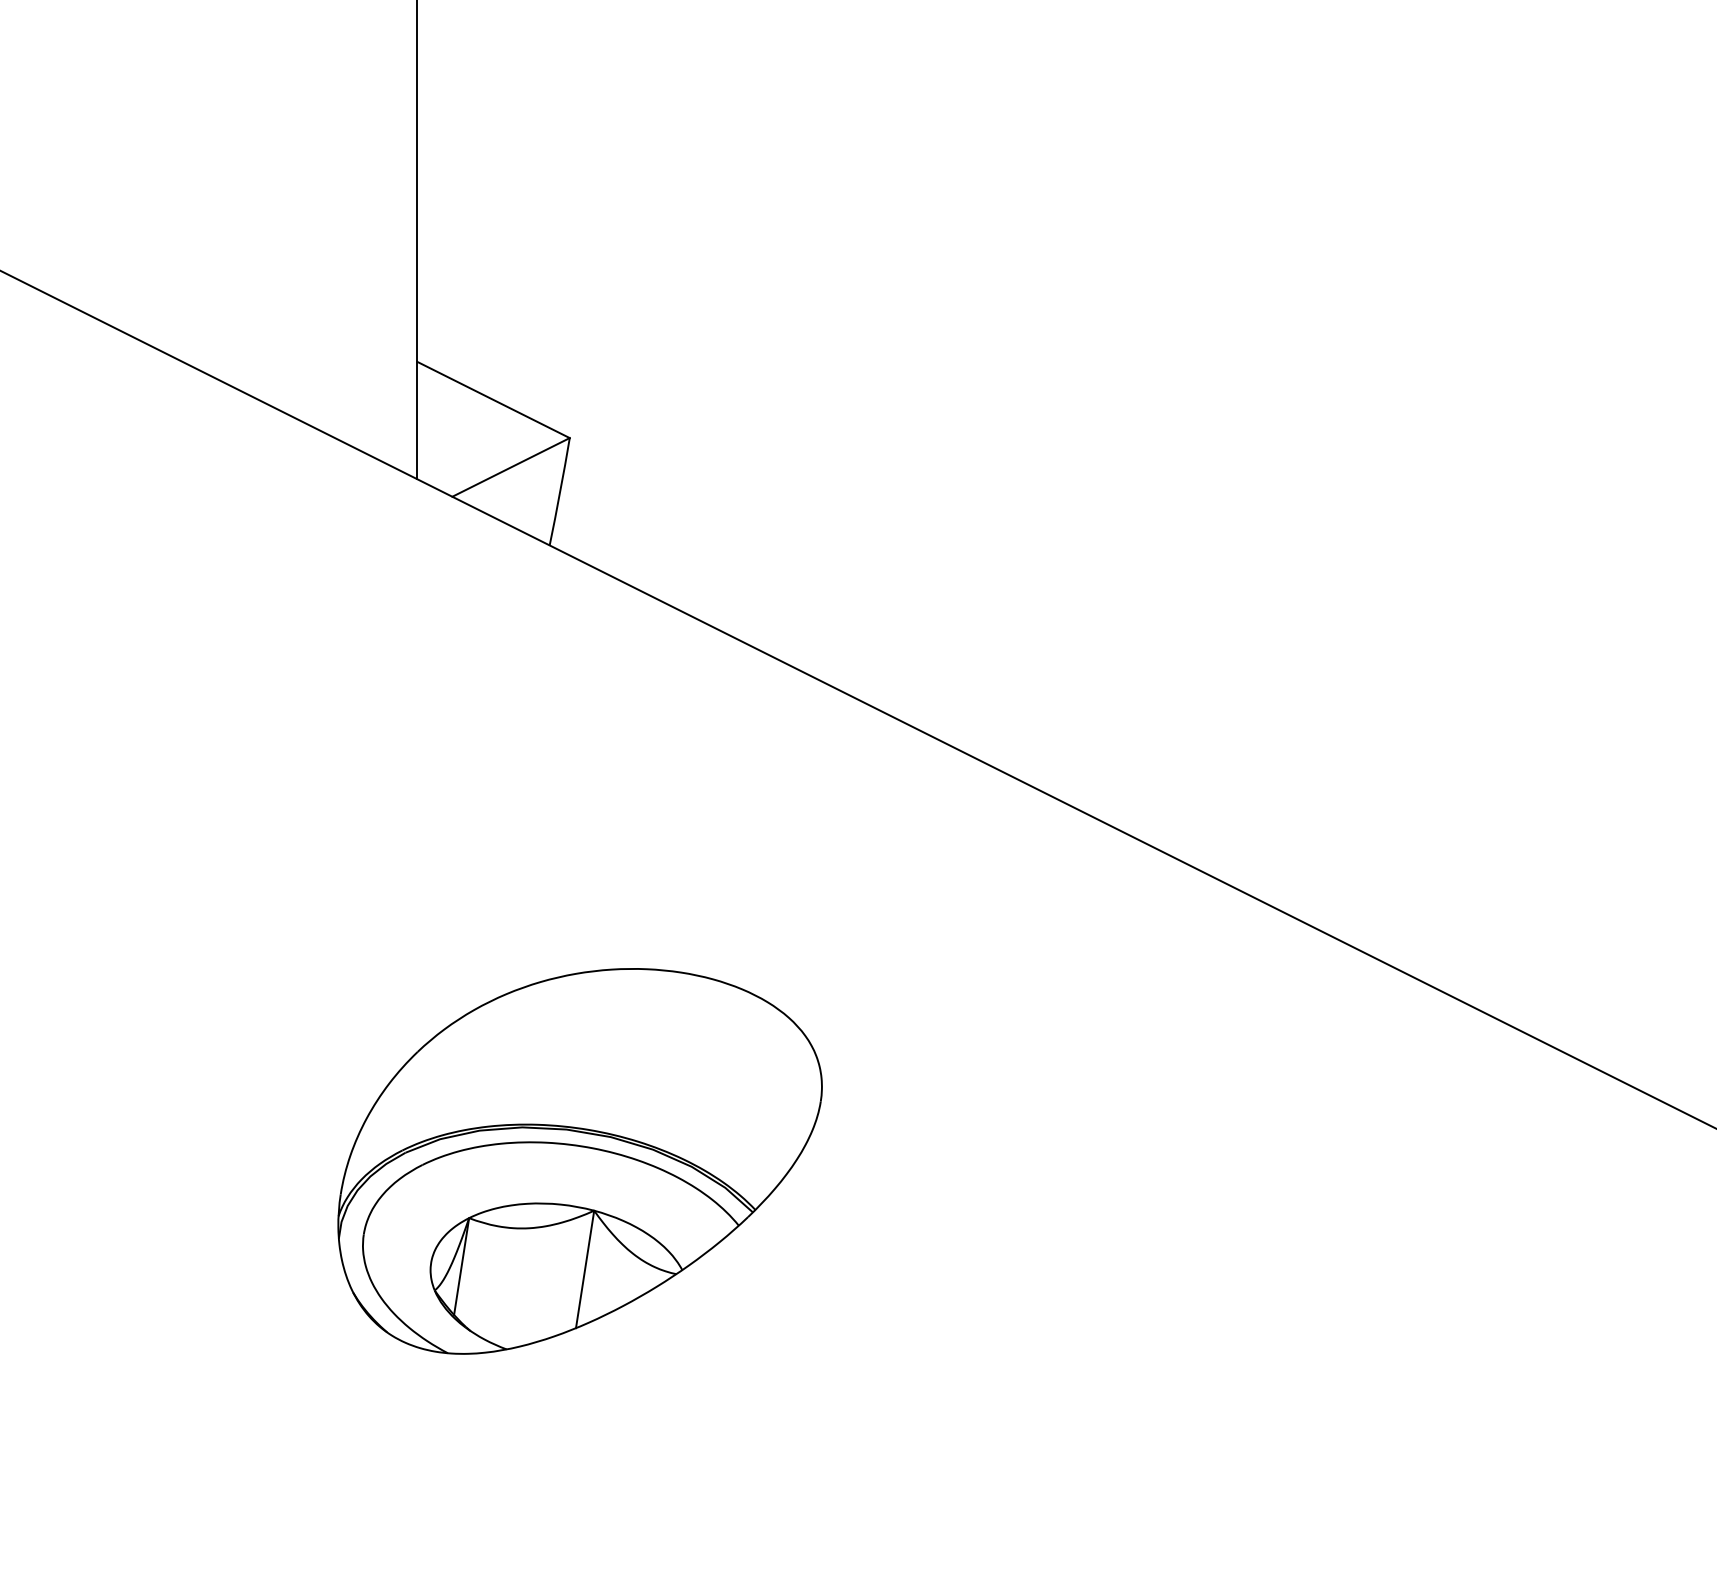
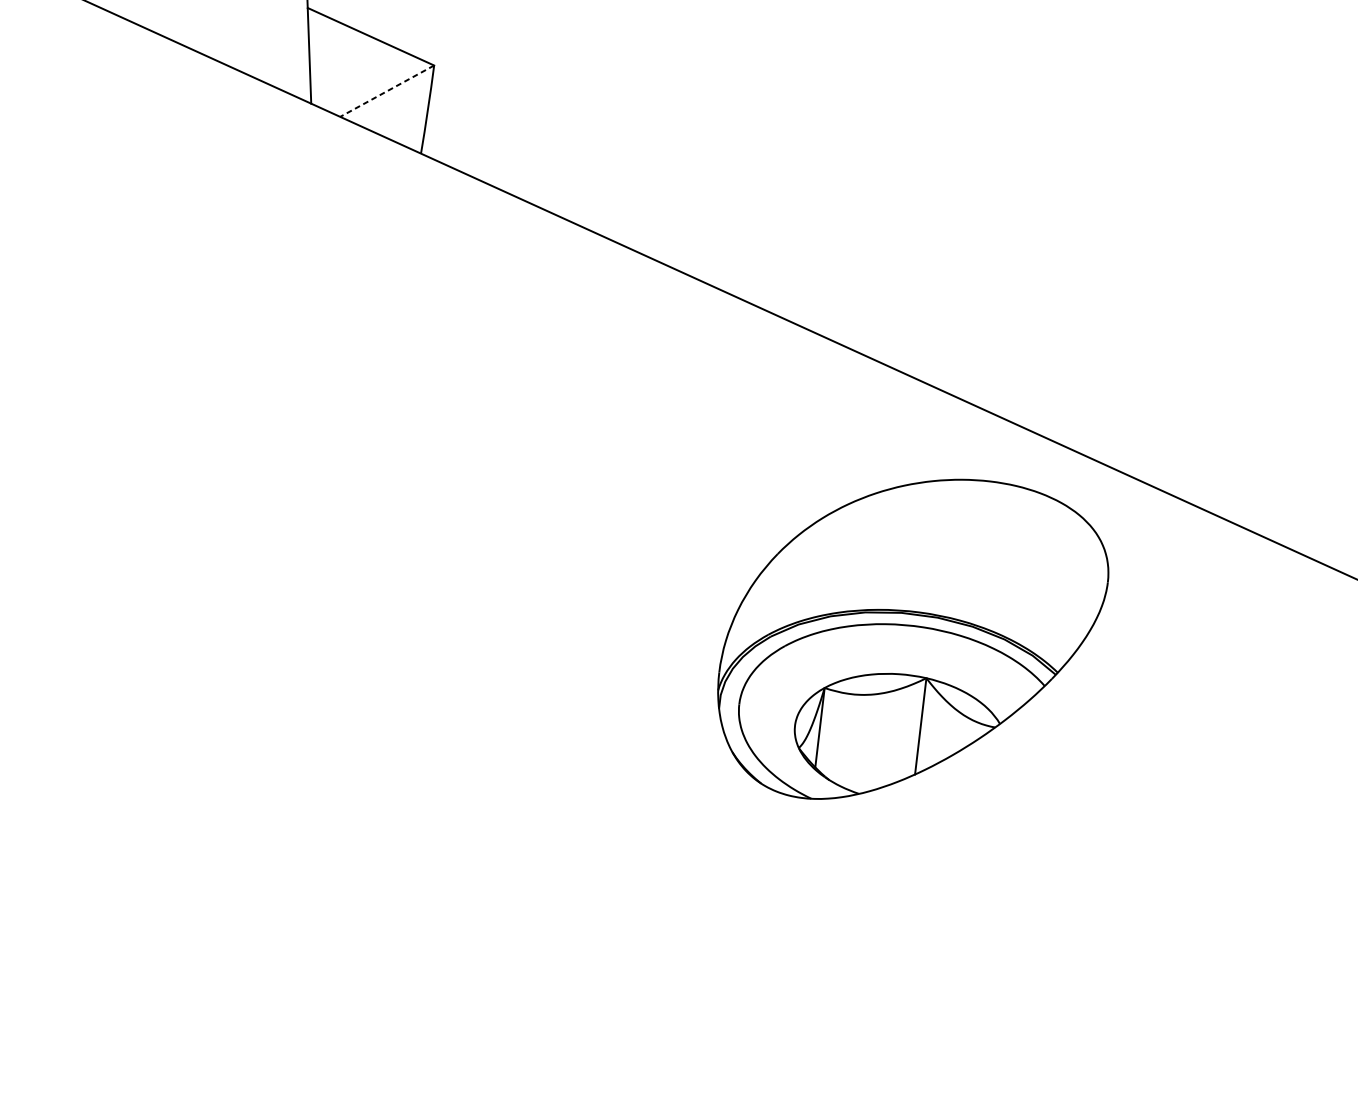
line: (511, 467) -> (387, 91), solid -> dashed
part: (579, 1161) -> (912, 638), moved

